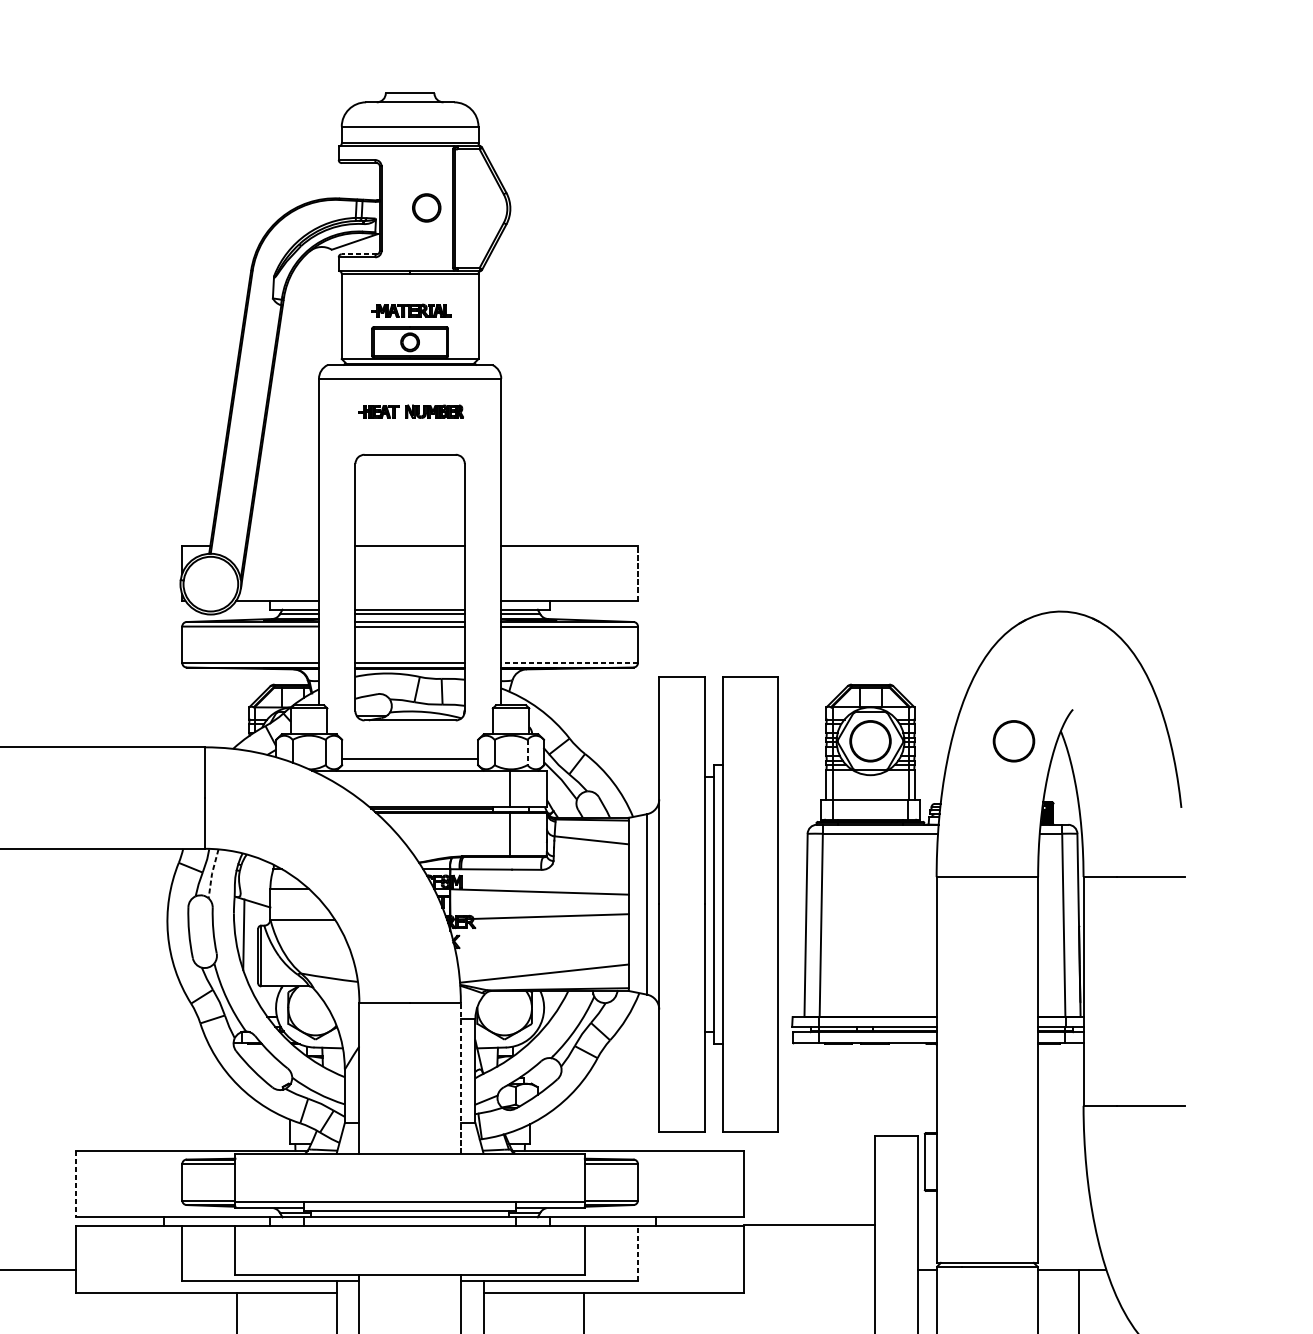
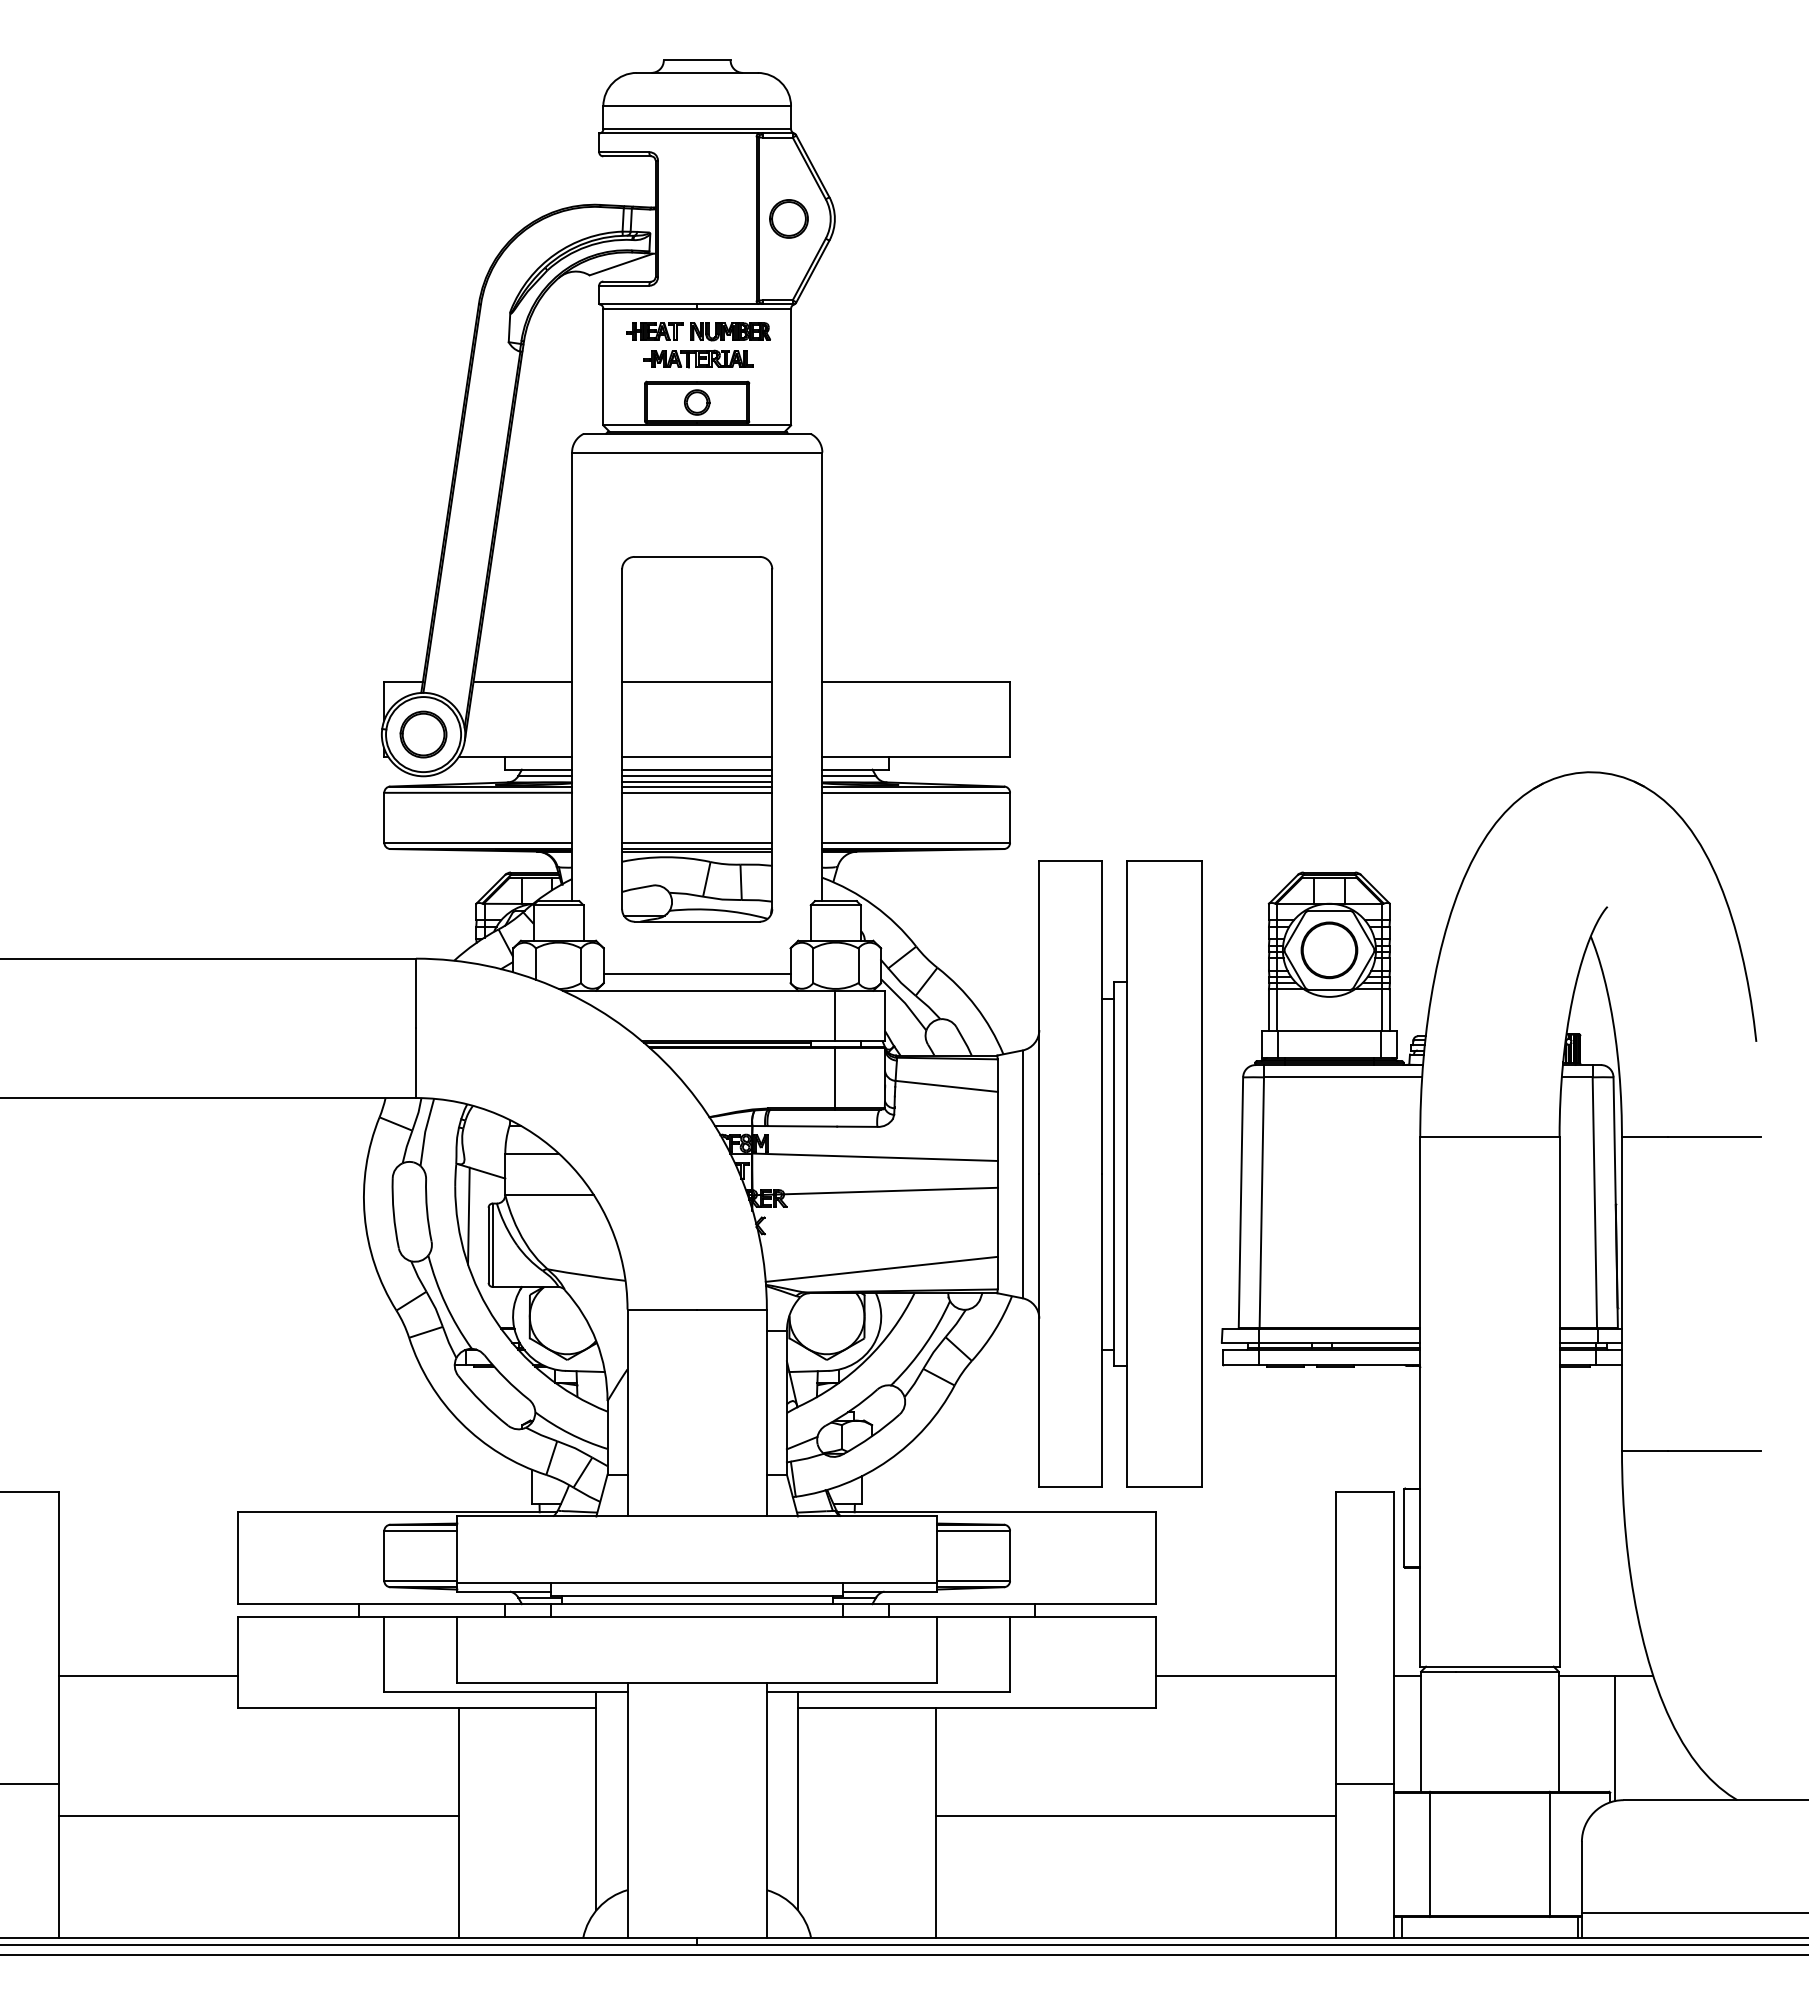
part: (426, 207) -> (788, 218), moved
line: (359, 254) -> (627, 281), dashed -> solid
part: (411, 411) -> (698, 331), moved
line: (282, 546) -> (522, 682), added
line: (638, 573) -> (1010, 719), dashed -> solid
part: (210, 584) -> (423, 734), added
line: (410, 600) -> (697, 757), added
line: (410, 619) -> (697, 782), added
line: (569, 662) -> (916, 842), dashed -> solid
part: (1014, 741) -> (1526, 950), removed
line: (527, 753) -> (858, 966), dashed -> solid
line: (212, 873) -> (425, 1131), dashed -> solid
line: (460, 1077) -> (766, 1412), dashed -> solid
line: (76, 1184) -> (238, 1558), dashed -> solid
line: (809, 1225) -> (1245, 1676), moved
line: (638, 1254) -> (1010, 1654), dashed -> solid

